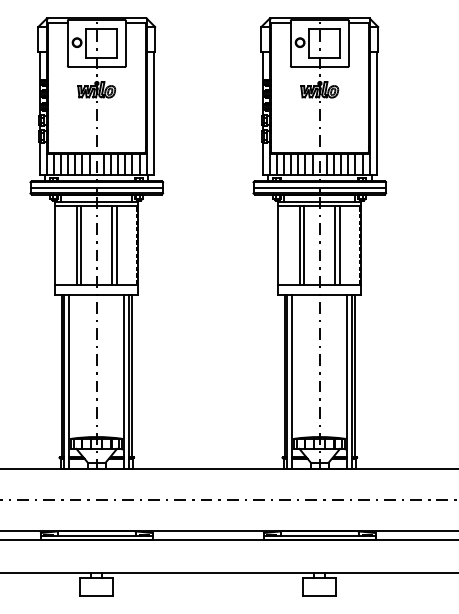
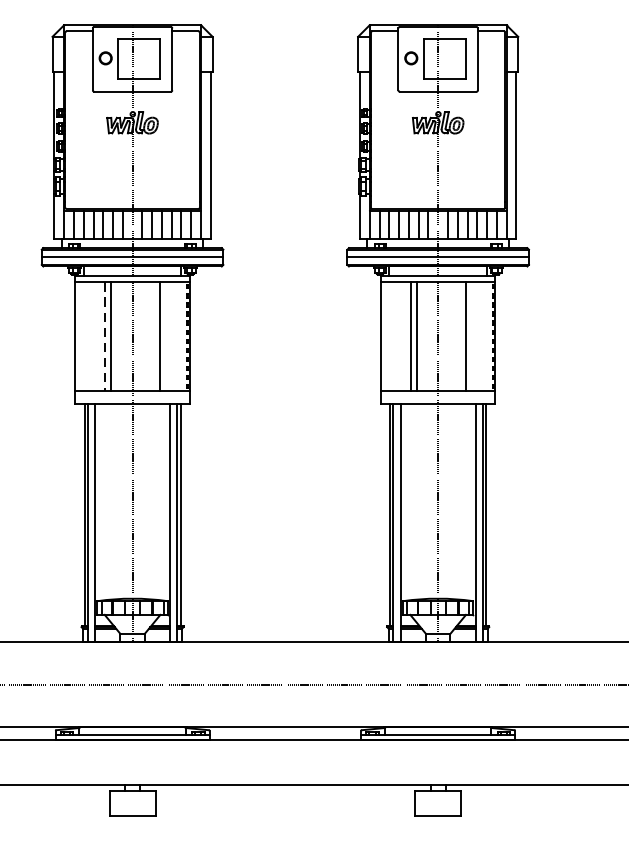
line: (76, 245) -> (104, 336), solid -> dashed
line: (112, 245) -> (154, 336), removed
line: (335, 245) -> (459, 336), removed

